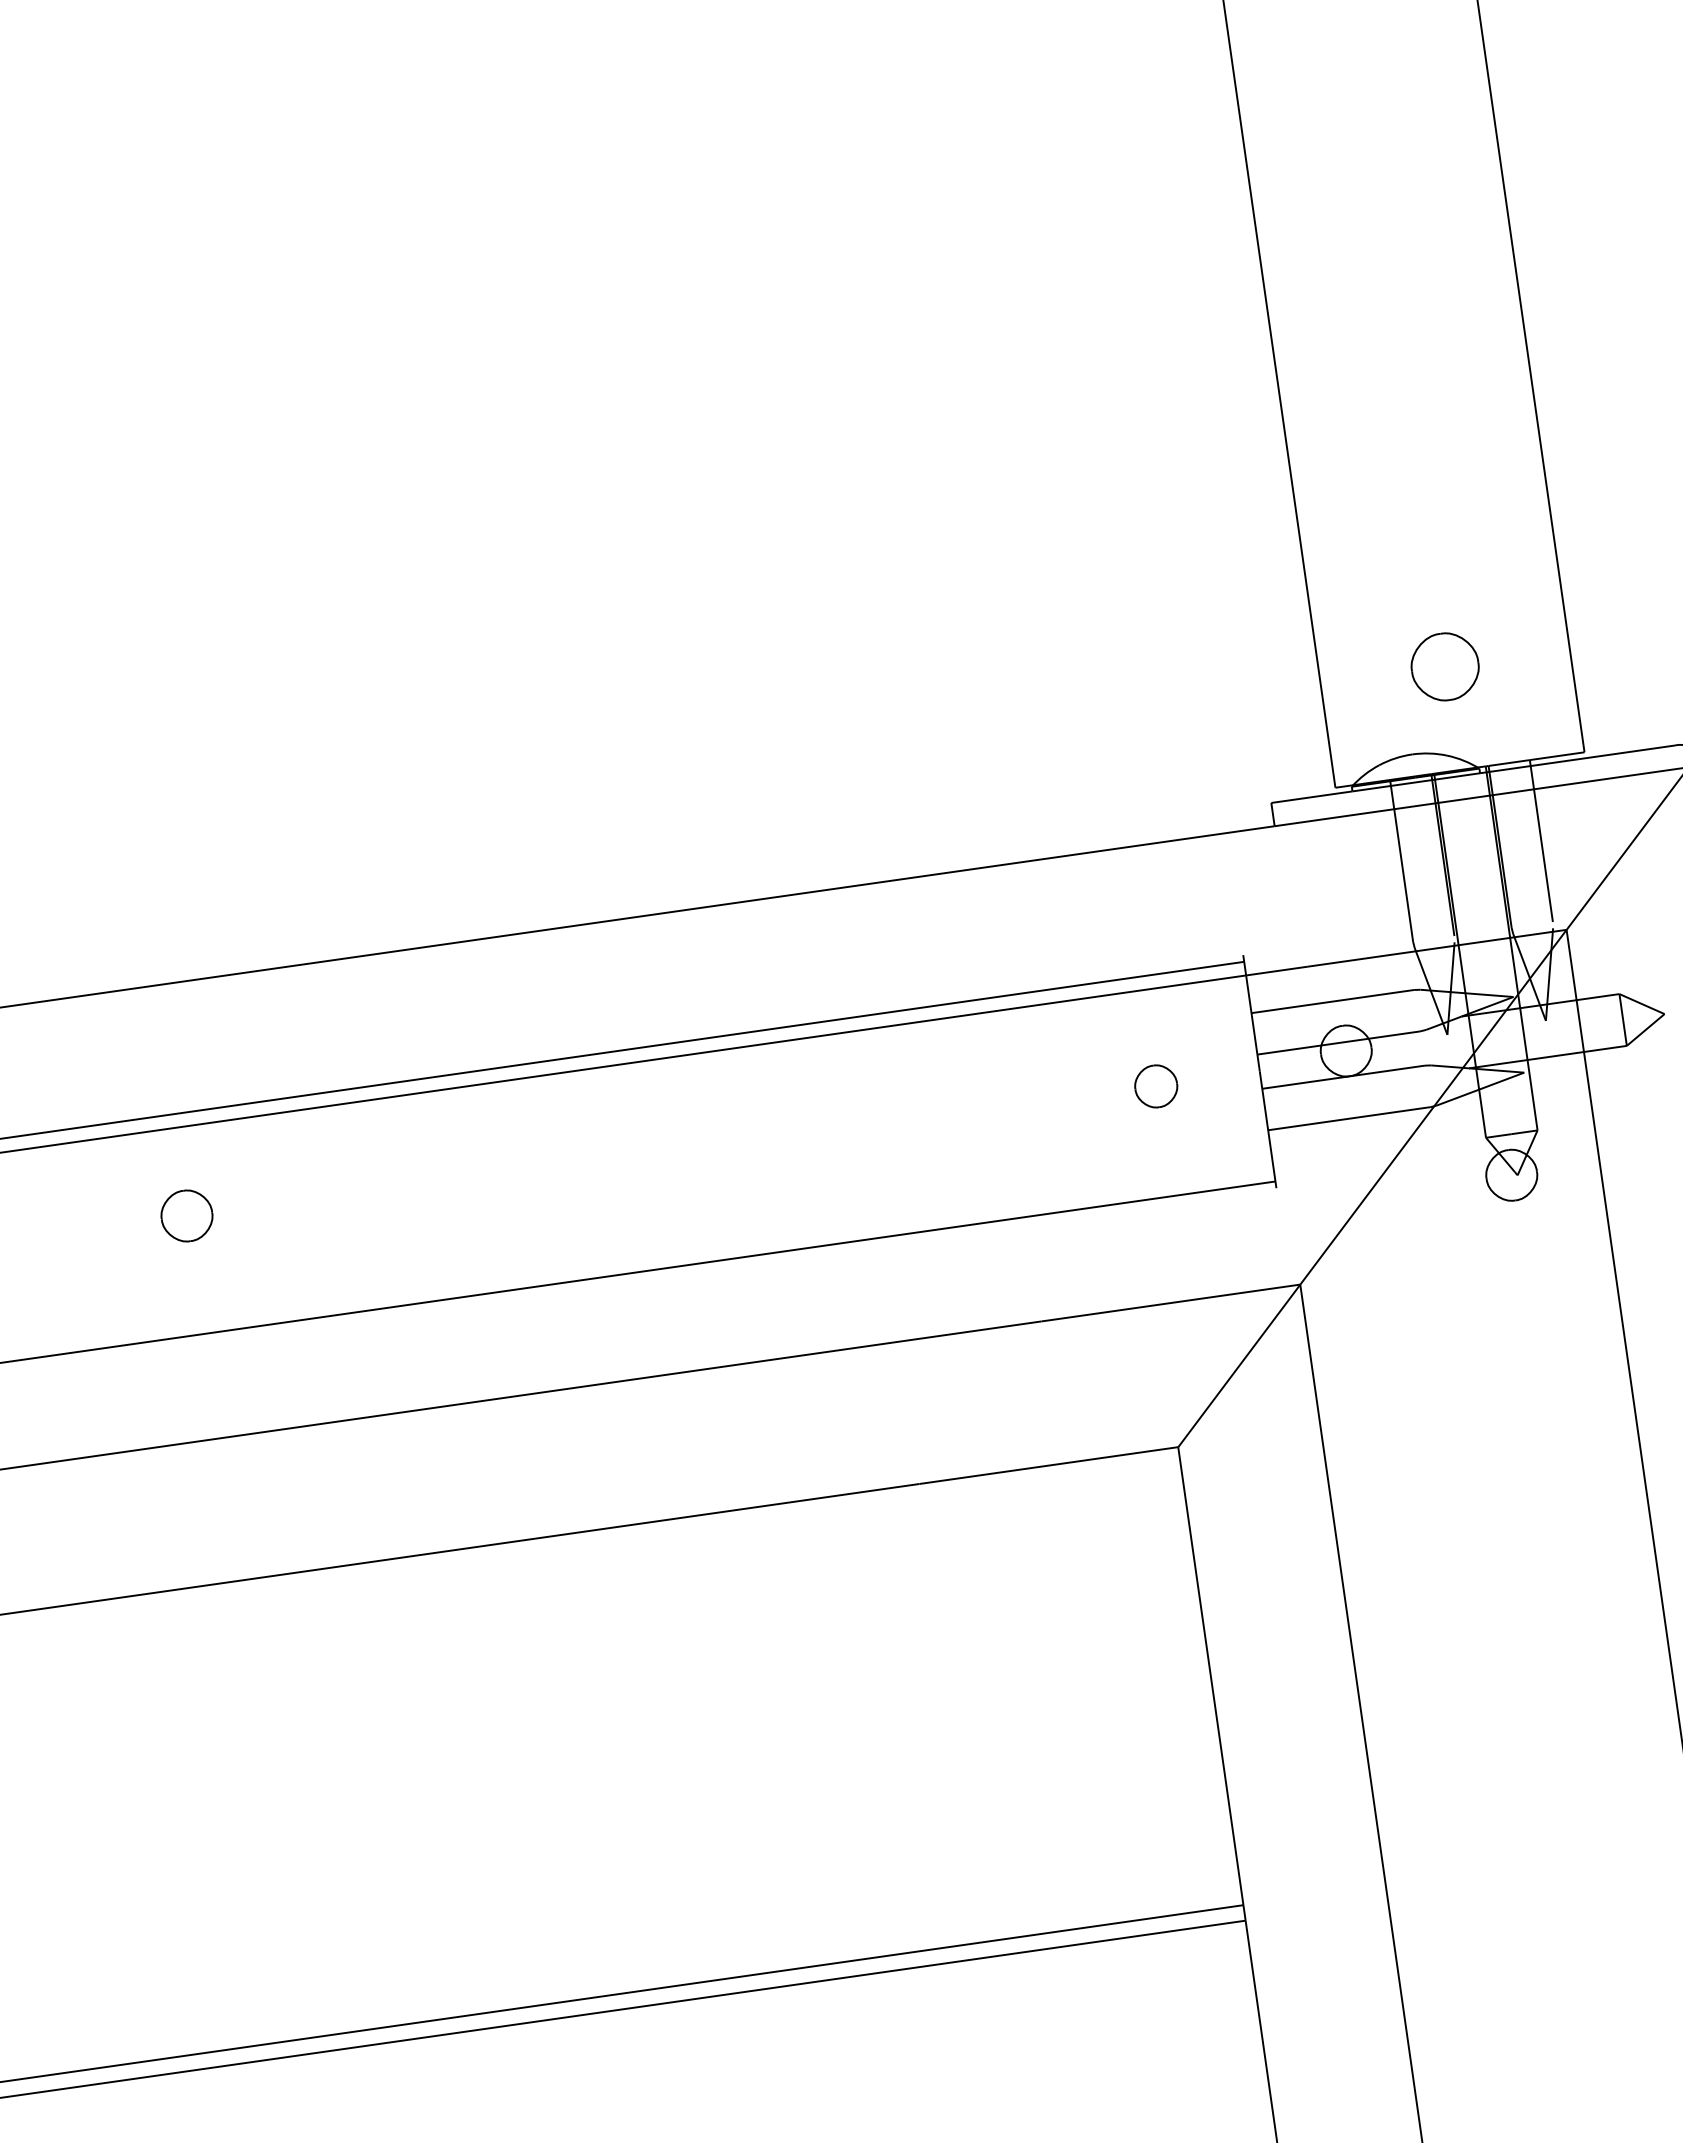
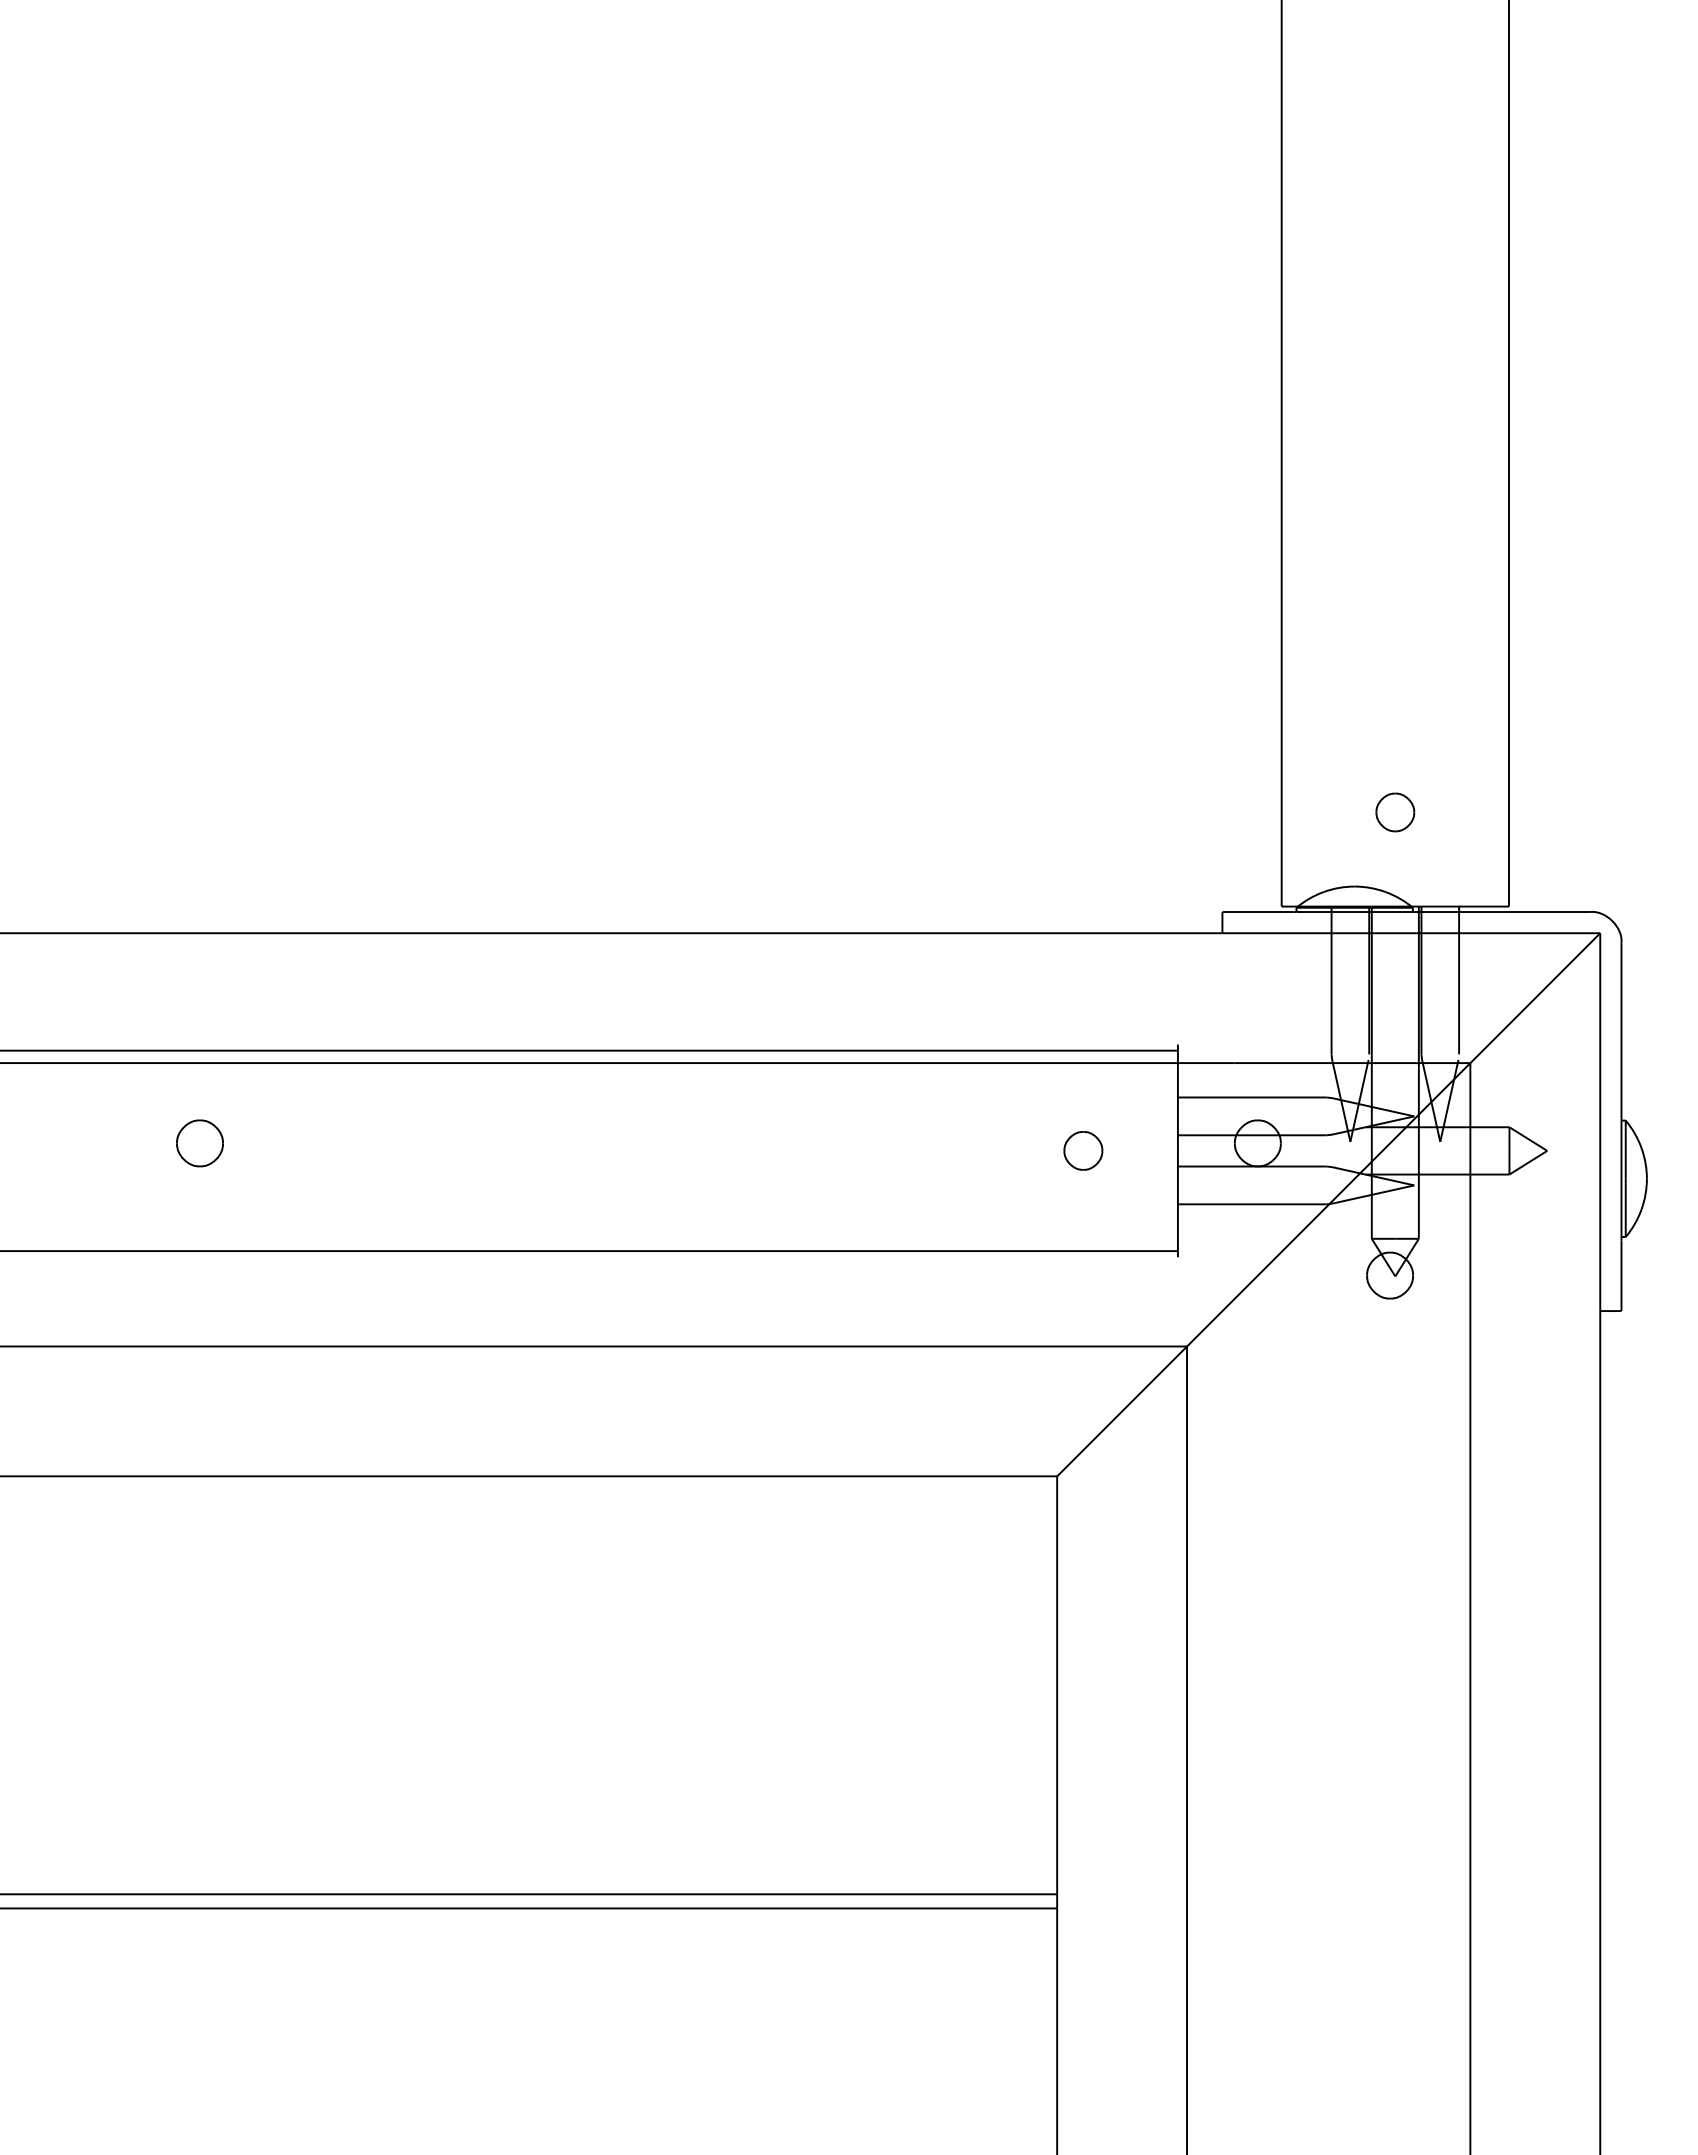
part: (1445, 666) -> (1395, 812), size x0.62

